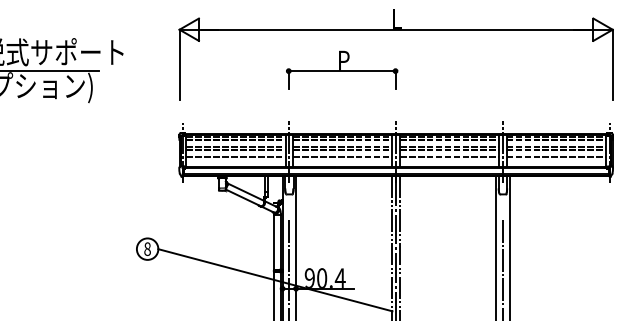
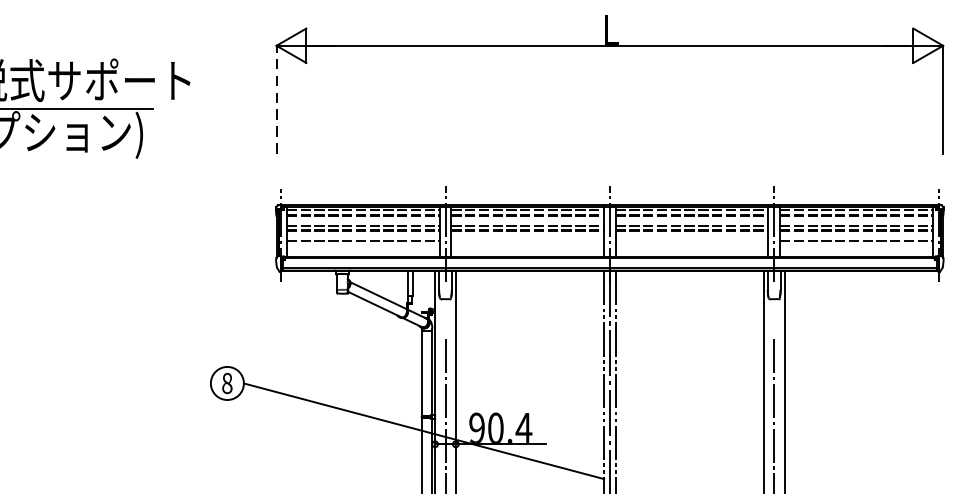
line: (179, 64) -> (276, 99), solid -> dashed
part: (342, 69) -> (527, 106), removed
line: (342, 156) -> (527, 240), removed
line: (449, 156) -> (691, 240), removed

